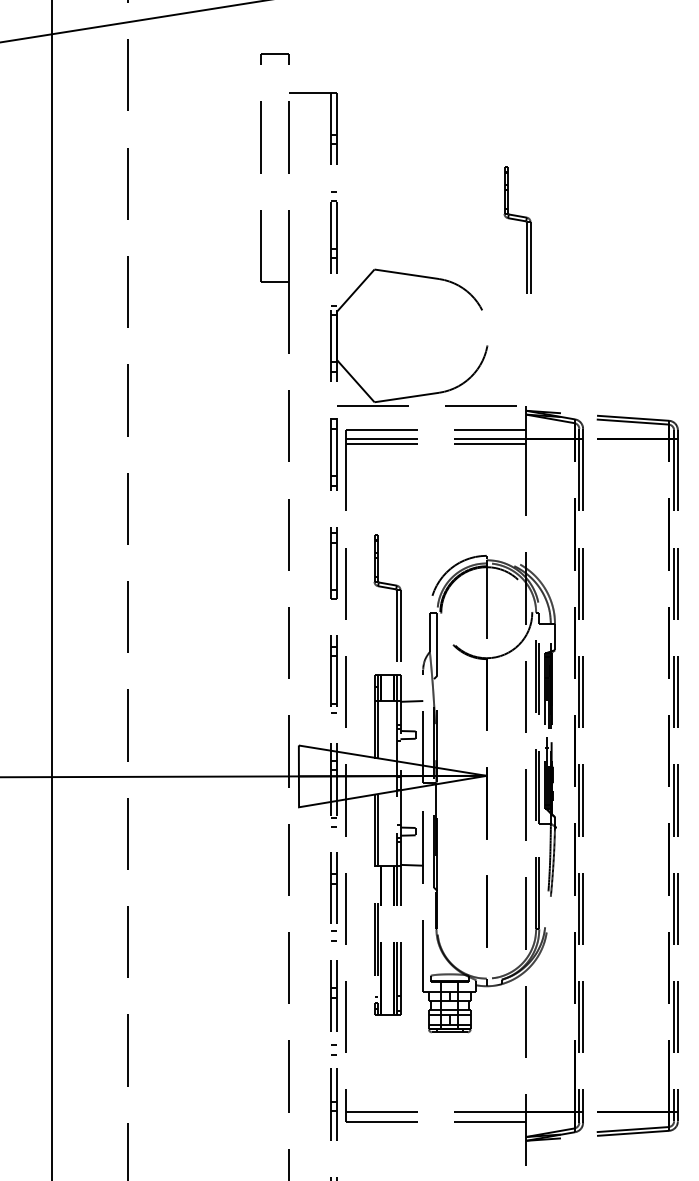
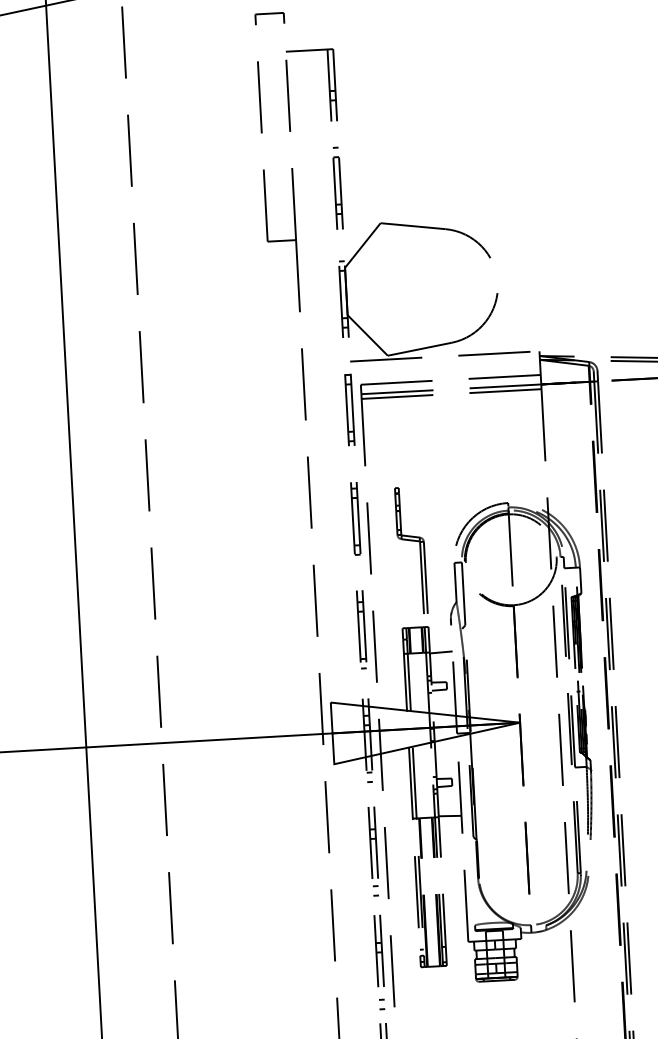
part: (519, 221) -> (522, 167), removed

